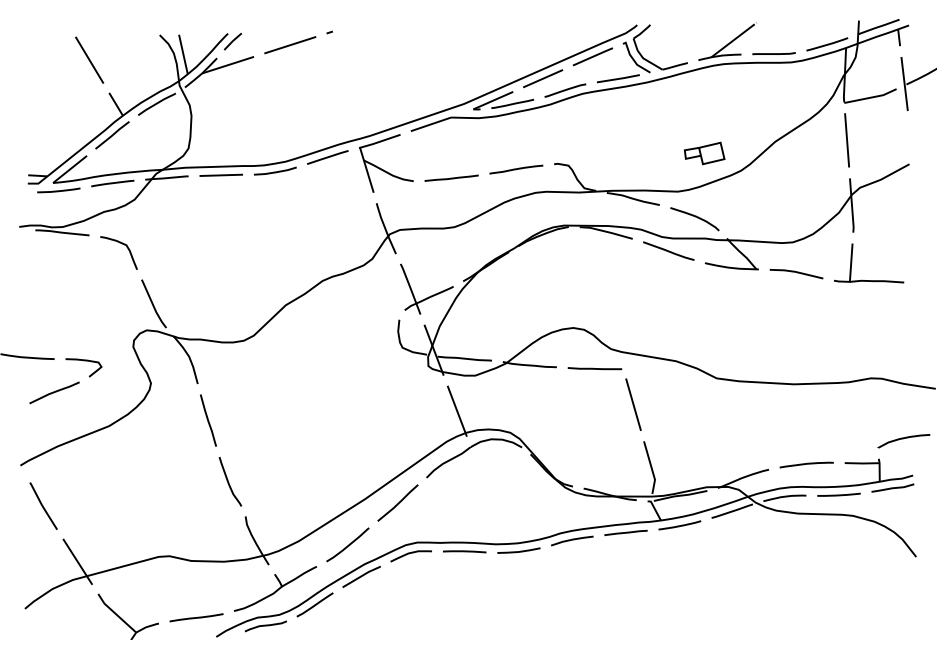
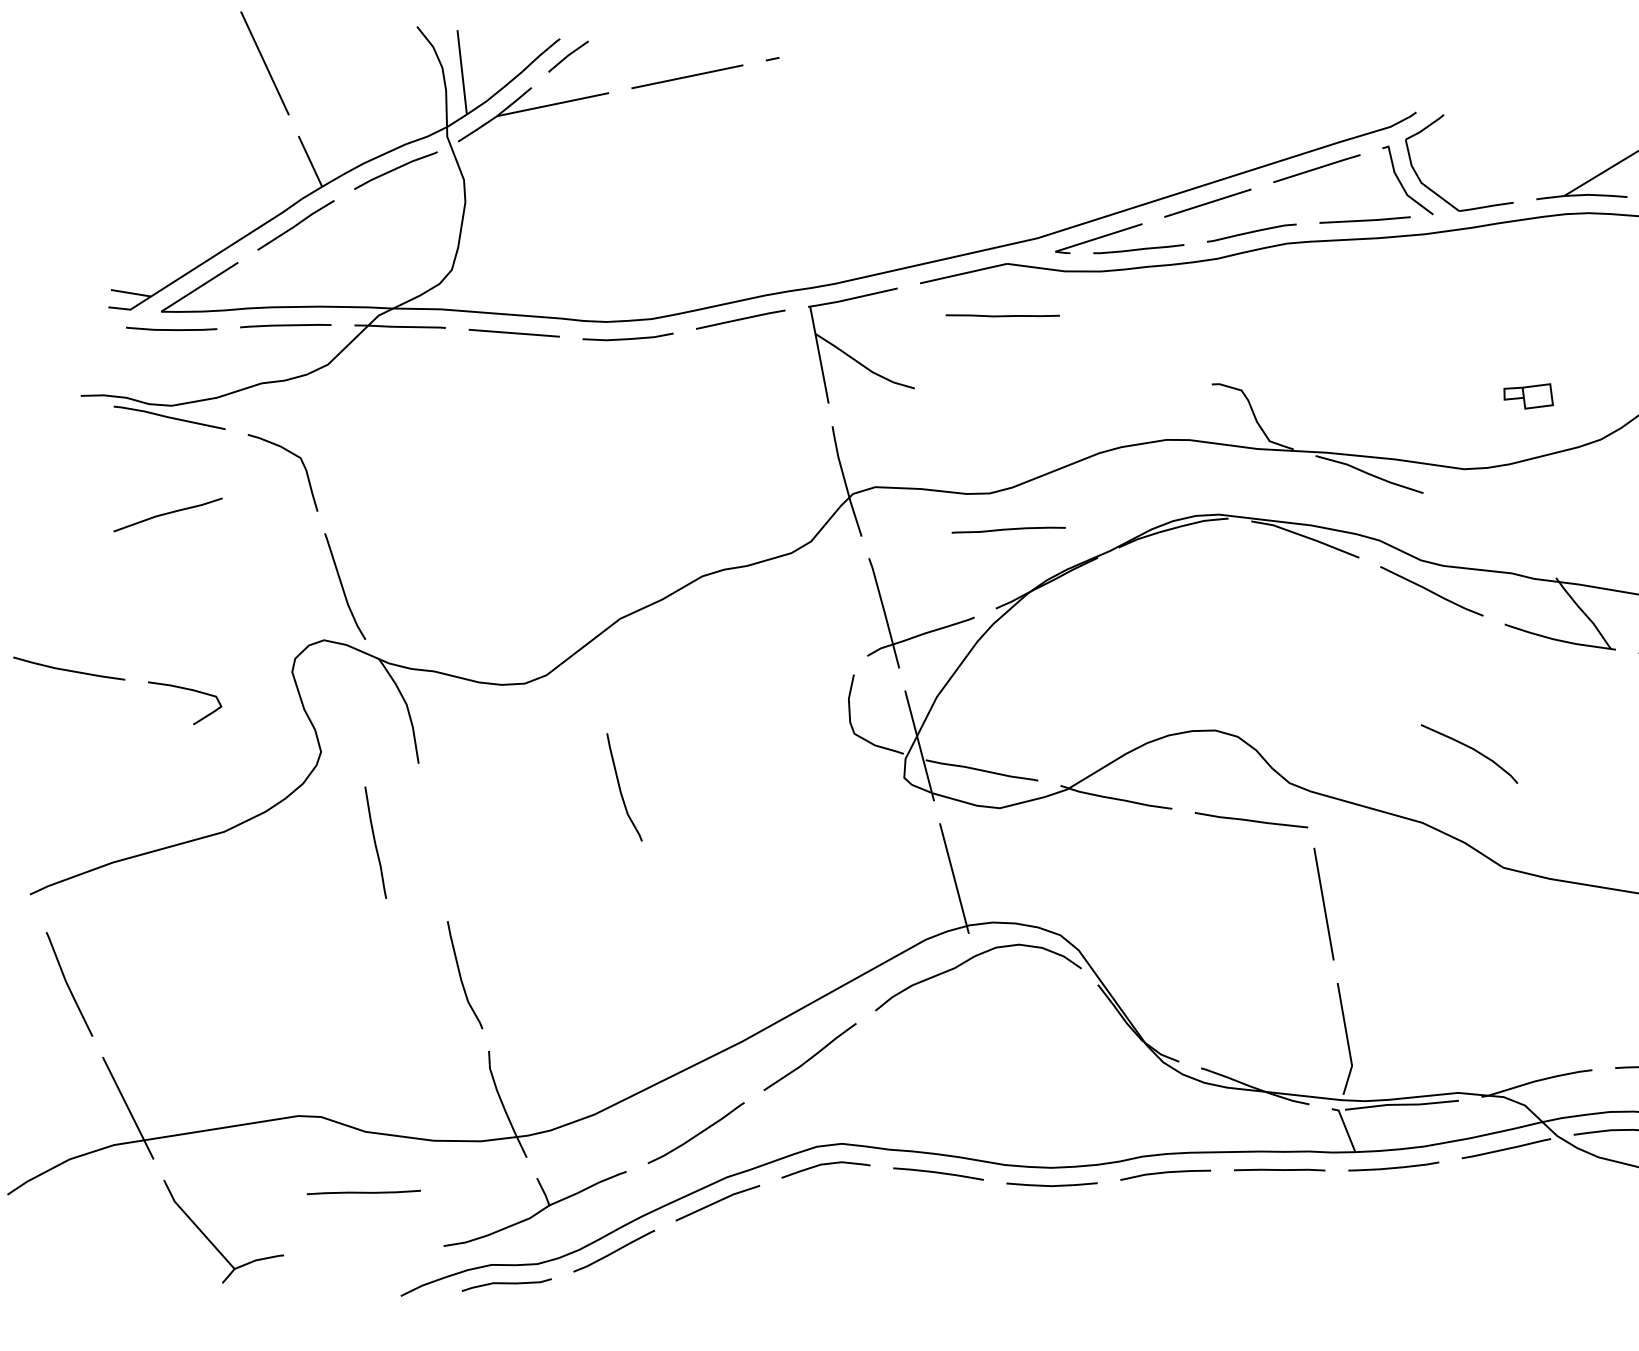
part: (704, 153) -> (1528, 395), size x0.6
line: (516, 169) -> (1009, 530), moved
line: (451, 177) -> (1002, 313), moved
curve: (695, 217) -> (1471, 750), moved
curve: (294, 384) -> (620, 786), added
line: (54, 392) -> (167, 514), moved
line: (208, 420) -> (375, 842), moved
line: (196, 617) -> (363, 1191), moved

